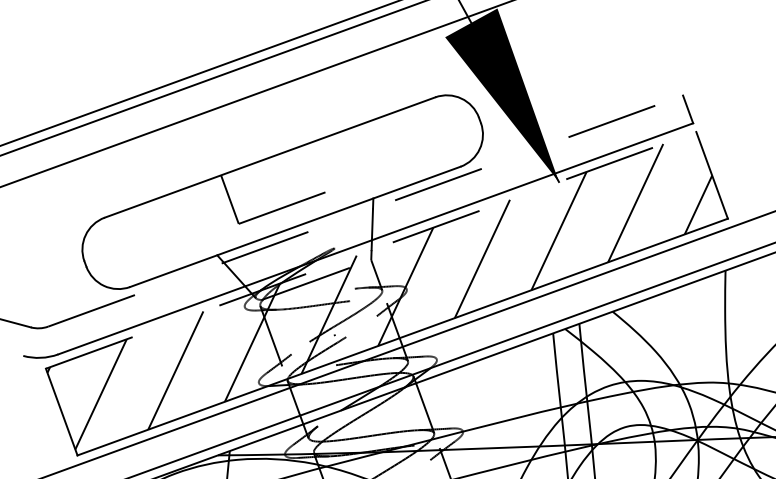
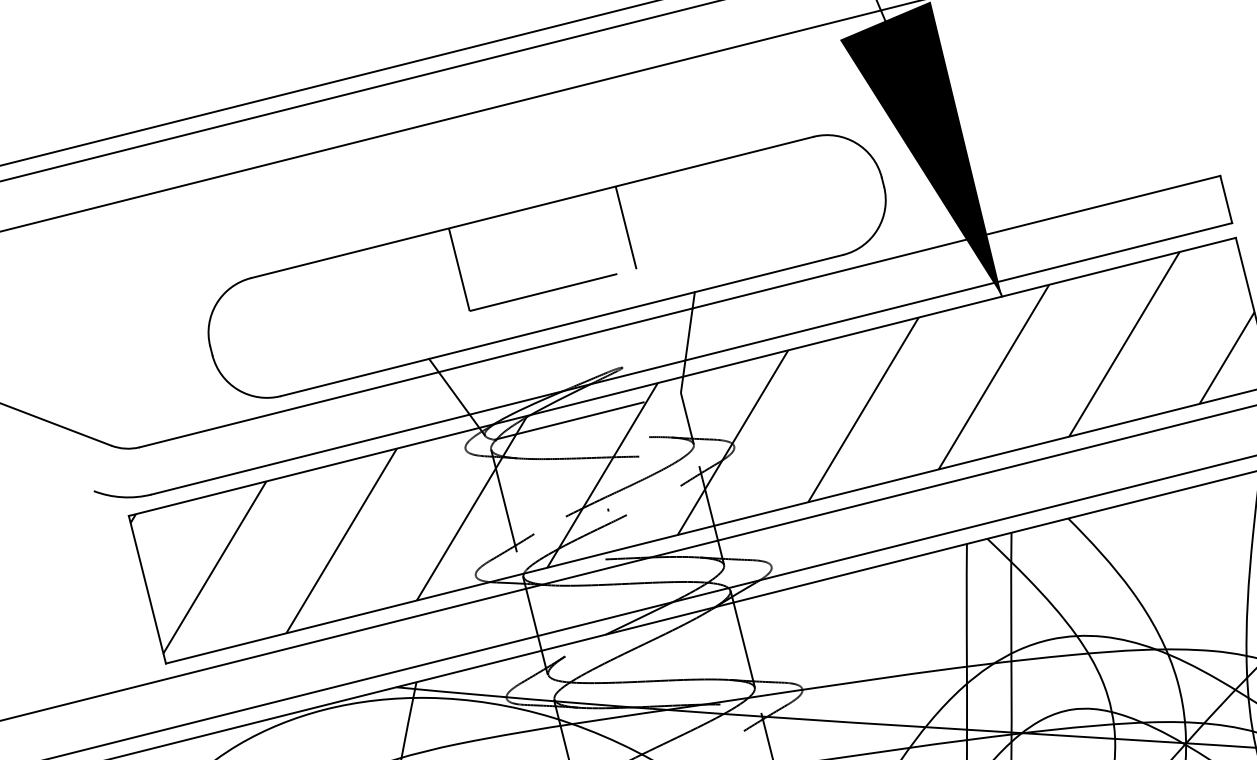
line: (327, 163) -> (625, 227), added
line: (365, 211) -> (679, 312), dashed -> solid
line: (371, 250) -> (682, 377), dashed -> solid

